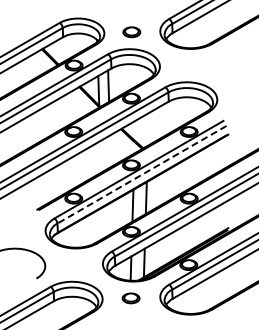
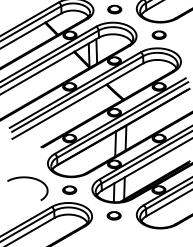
part: (188, 65) -> (158, 35), added
line: (141, 174) -> (122, 119), dashed -> solid
part: (73, 265) -> (69, 190), added

